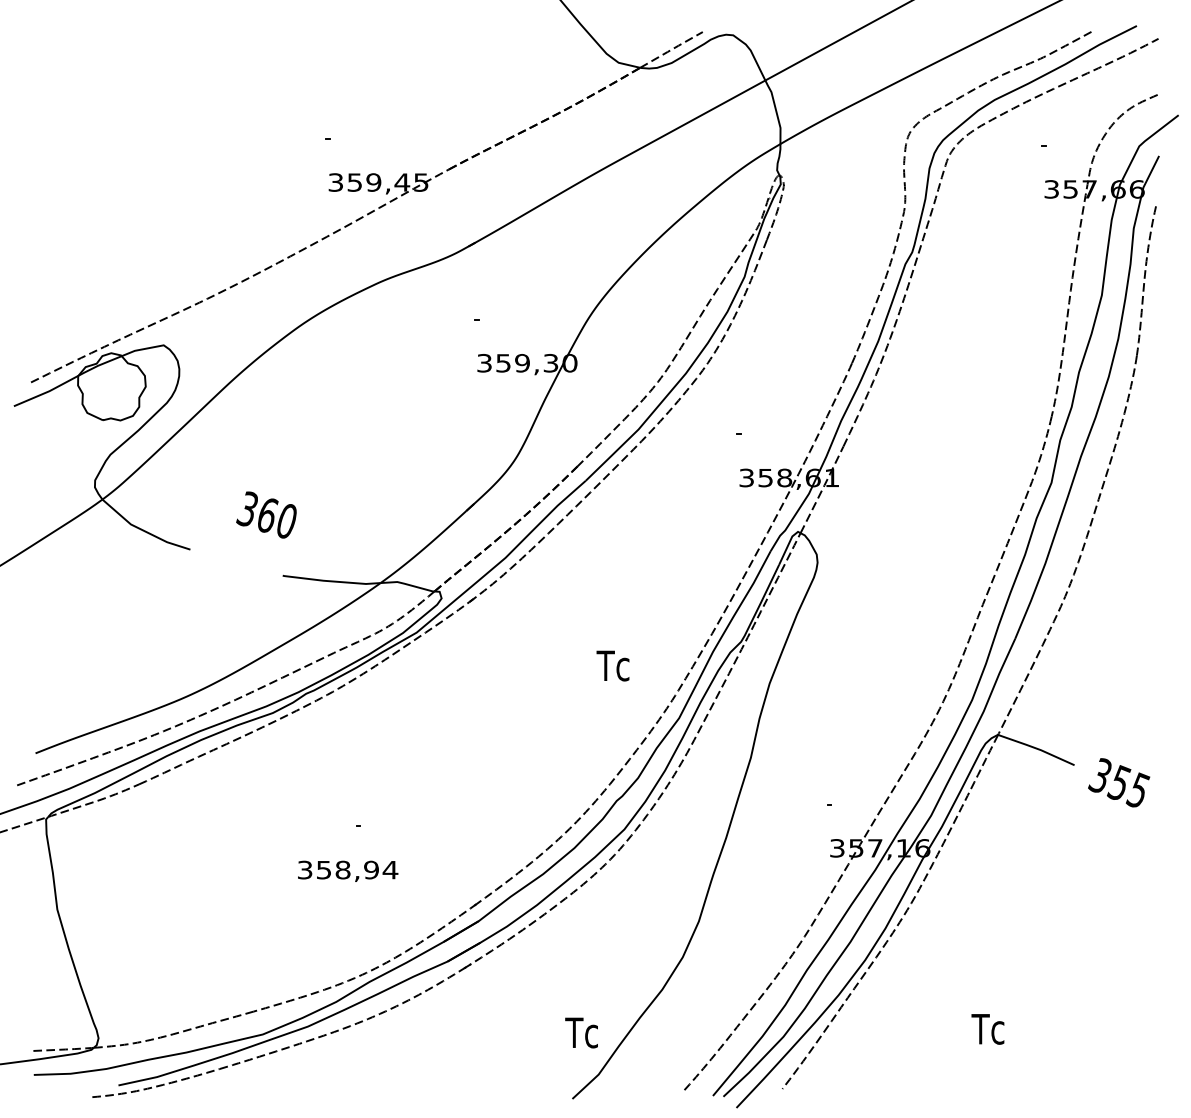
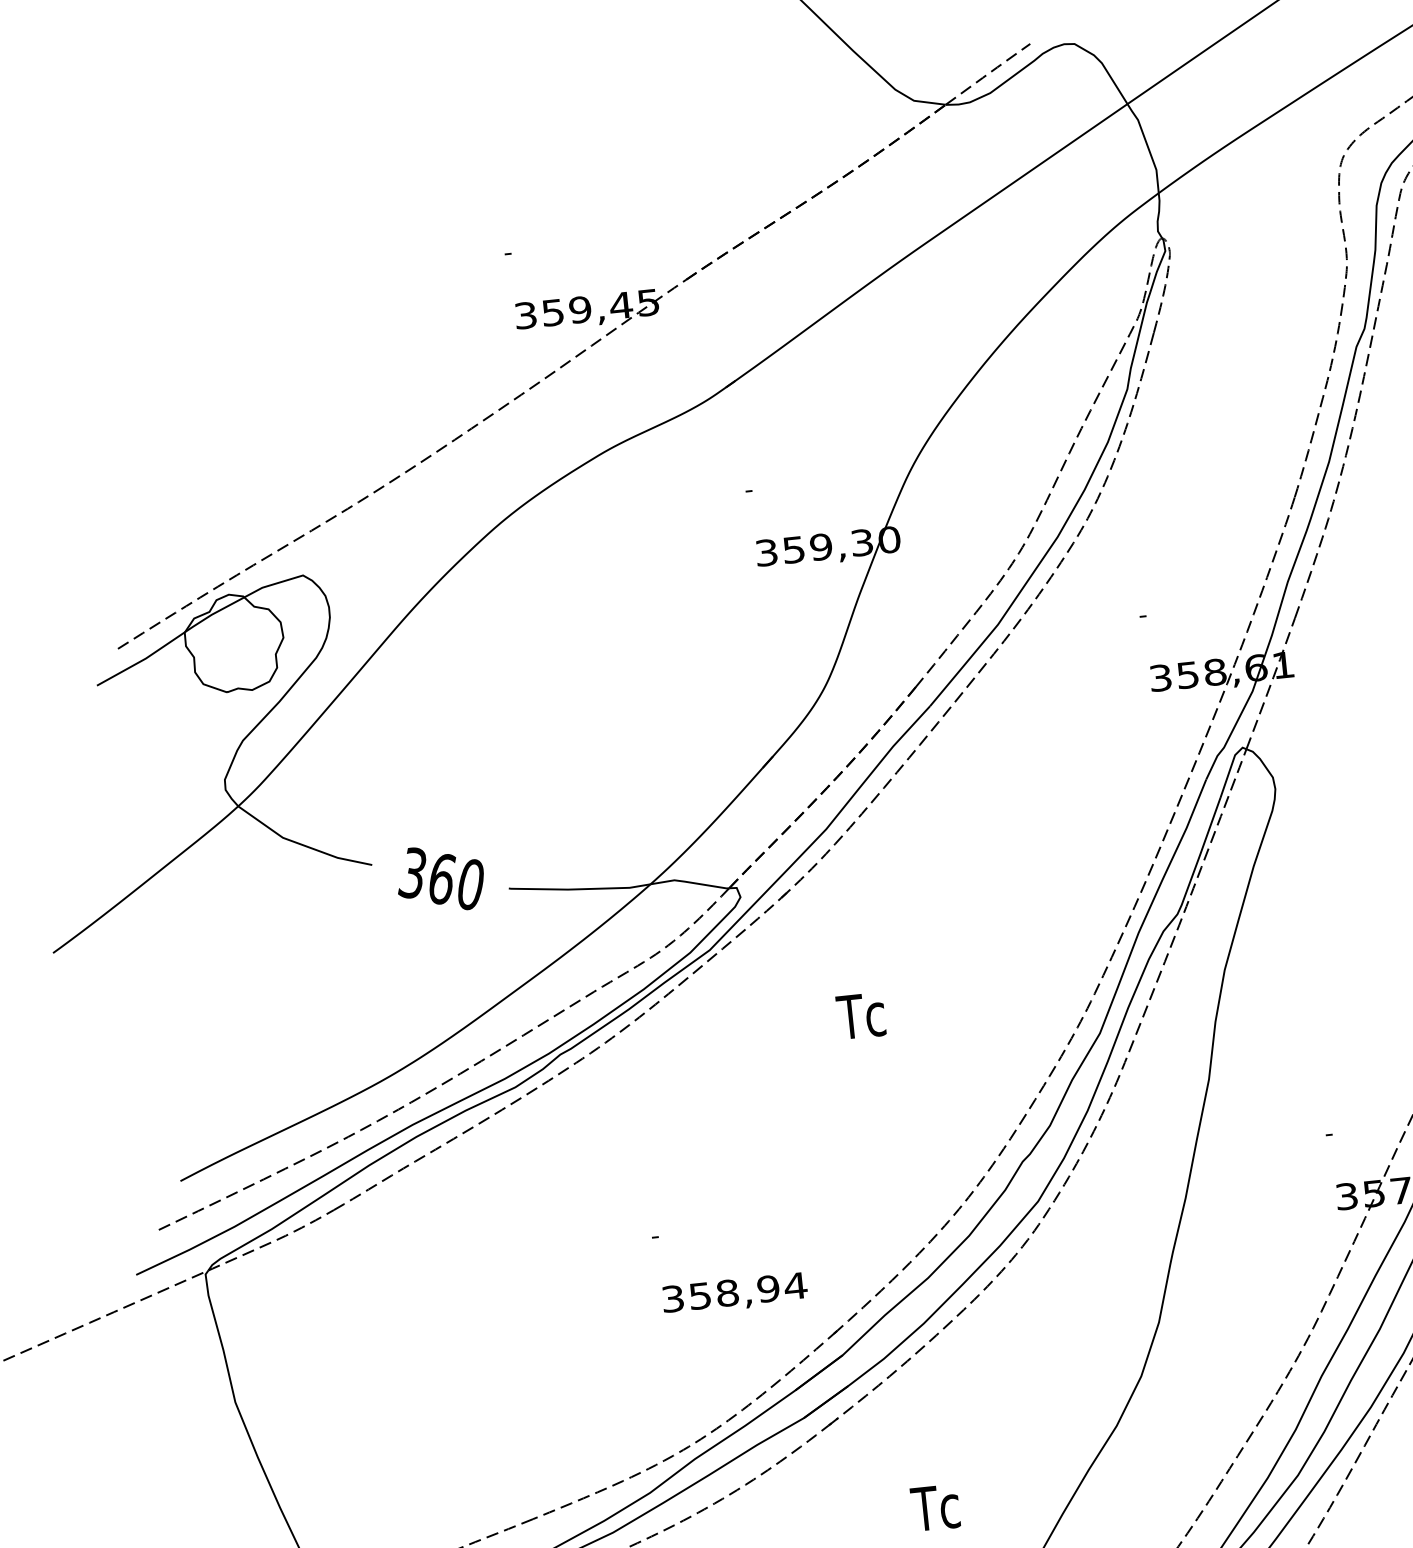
text: (266, 514) -> (440, 877), moved
text: (612, 665) -> (860, 1015), moved
text: (348, 870) -> (735, 1292), moved
text: (581, 1032) -> (935, 1507), moved

